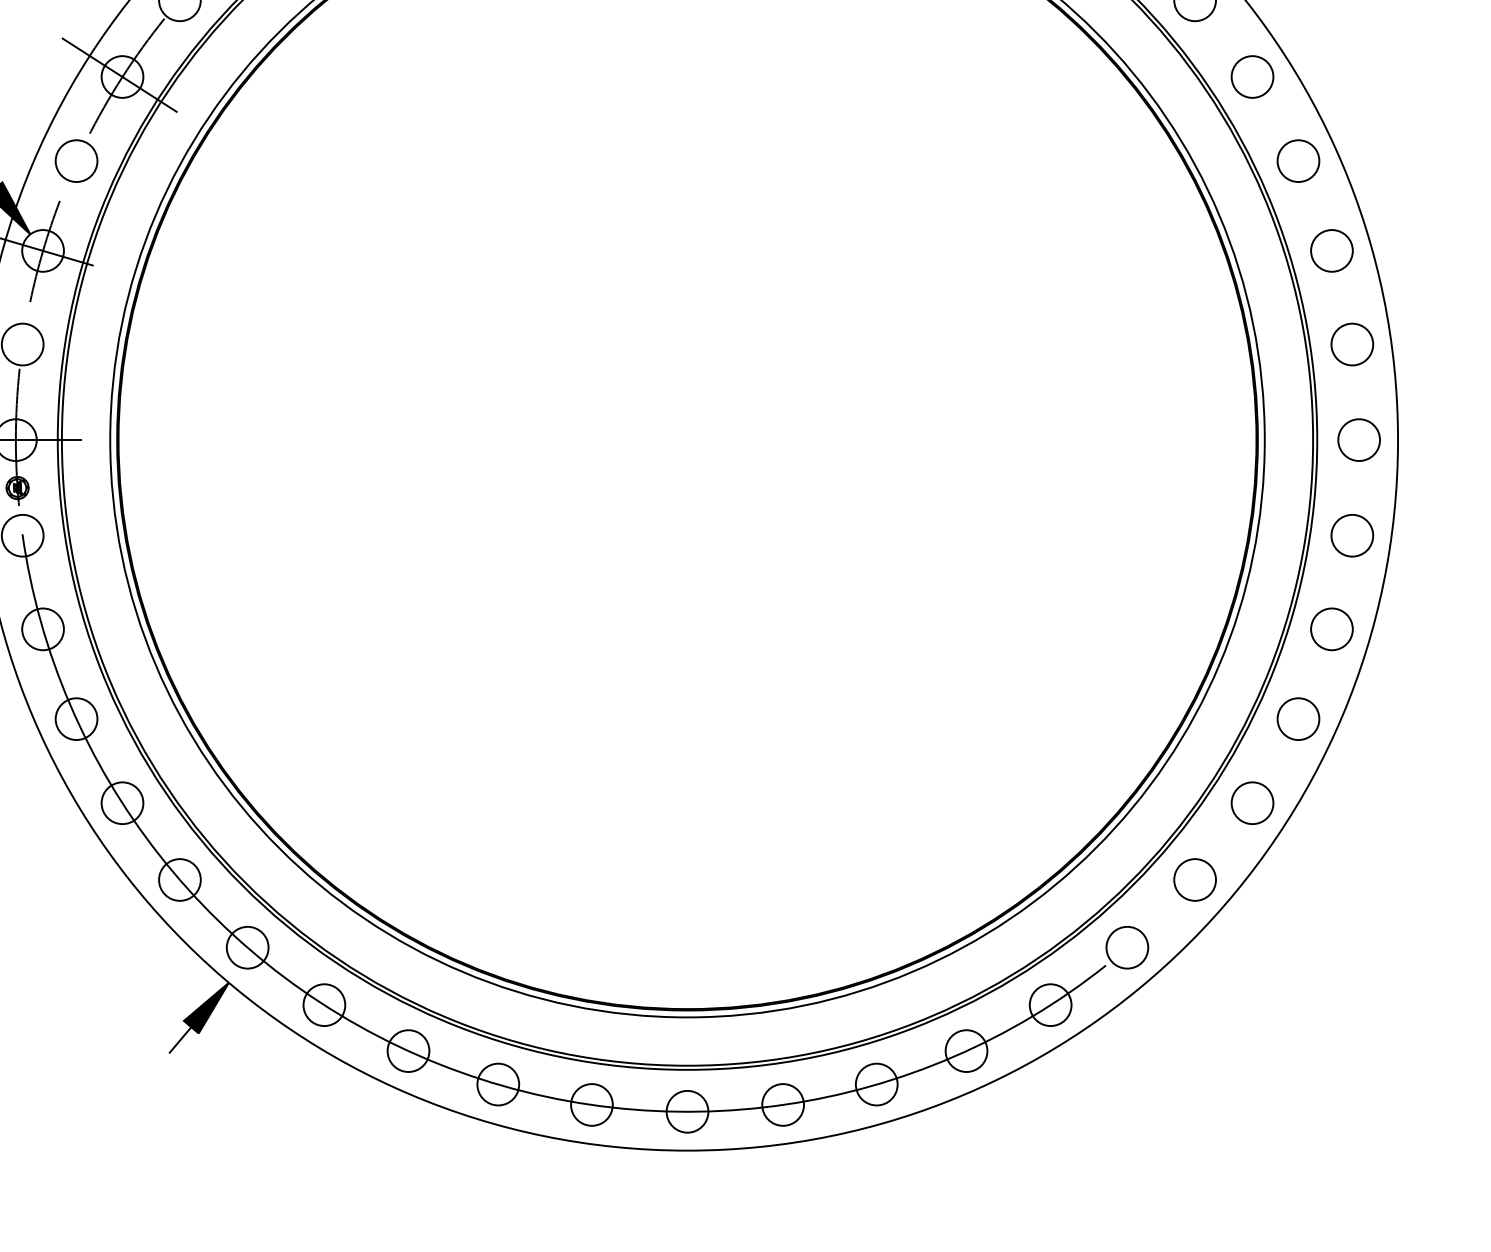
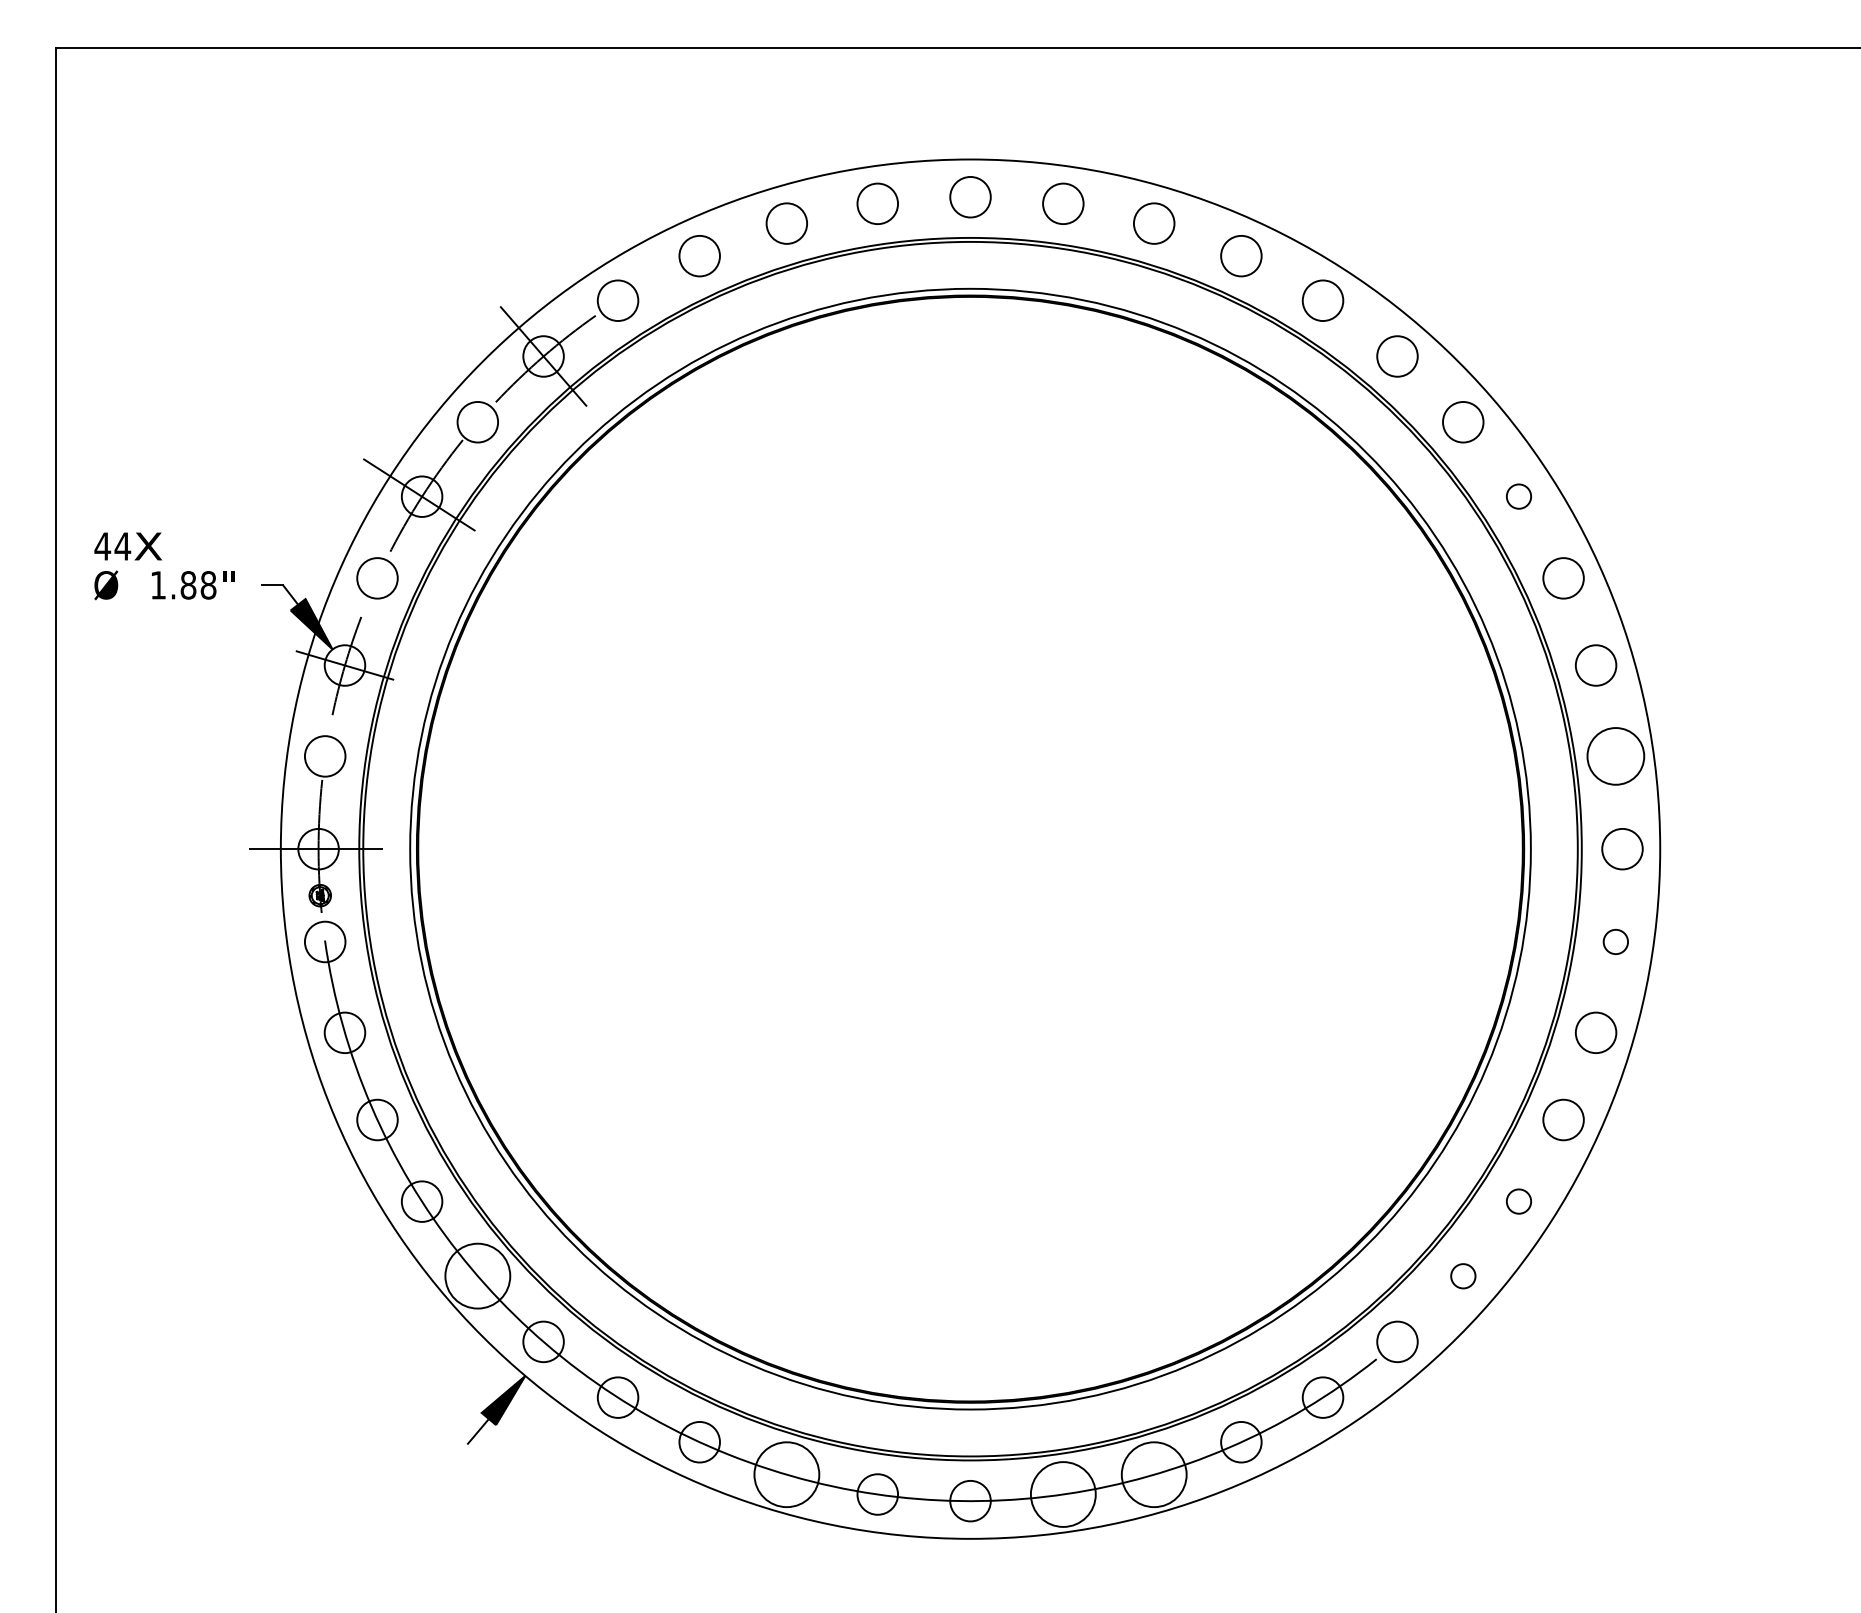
circle: (1252, 76) -> (1518, 496), size x0.6
circle: (1351, 344) -> (1615, 756), size x1.4
circle: (1351, 535) -> (1615, 941), size x0.6
circle: (1252, 803) -> (1518, 1201), size x0.6
circle: (179, 879) -> (477, 1275), size x1.6
circle: (1195, 880) -> (1463, 1276), size x0.6
circle: (497, 1084) -> (786, 1474), size x1.6
circle: (876, 1084) -> (1153, 1474), size x1.6
circle: (783, 1104) -> (1063, 1494), size x1.6

